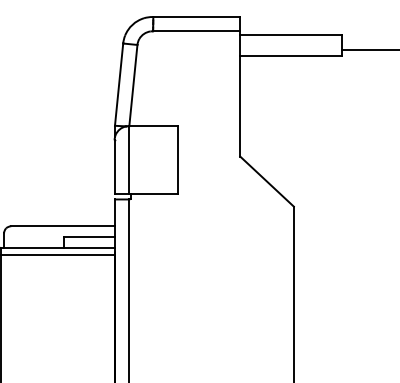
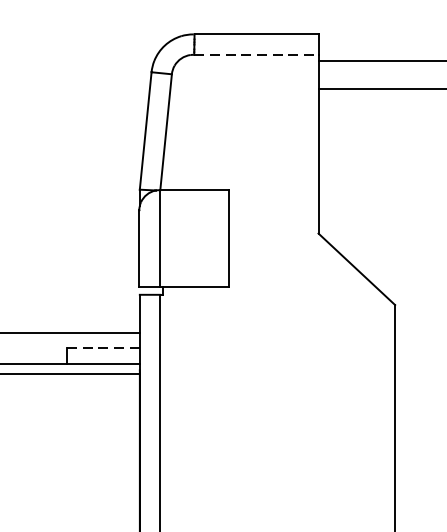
line: (196, 31) -> (256, 55), solid -> dashed
line: (89, 237) -> (103, 349), solid -> dashed

